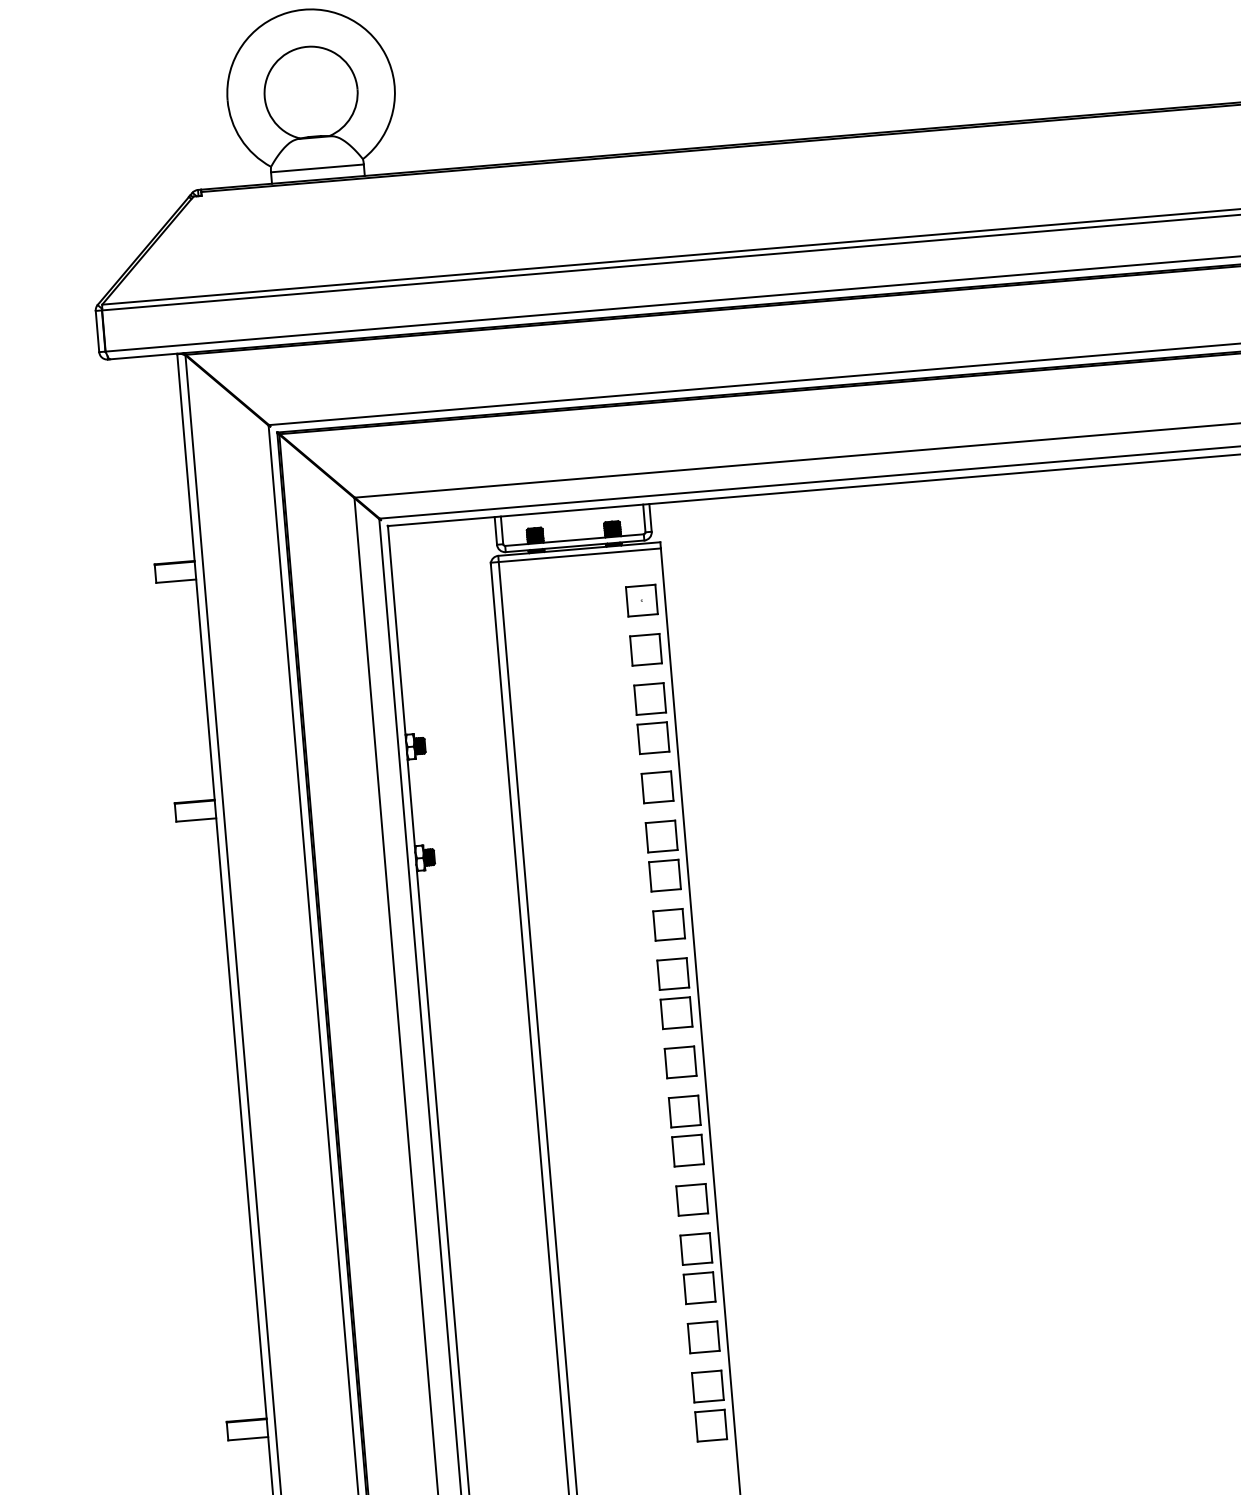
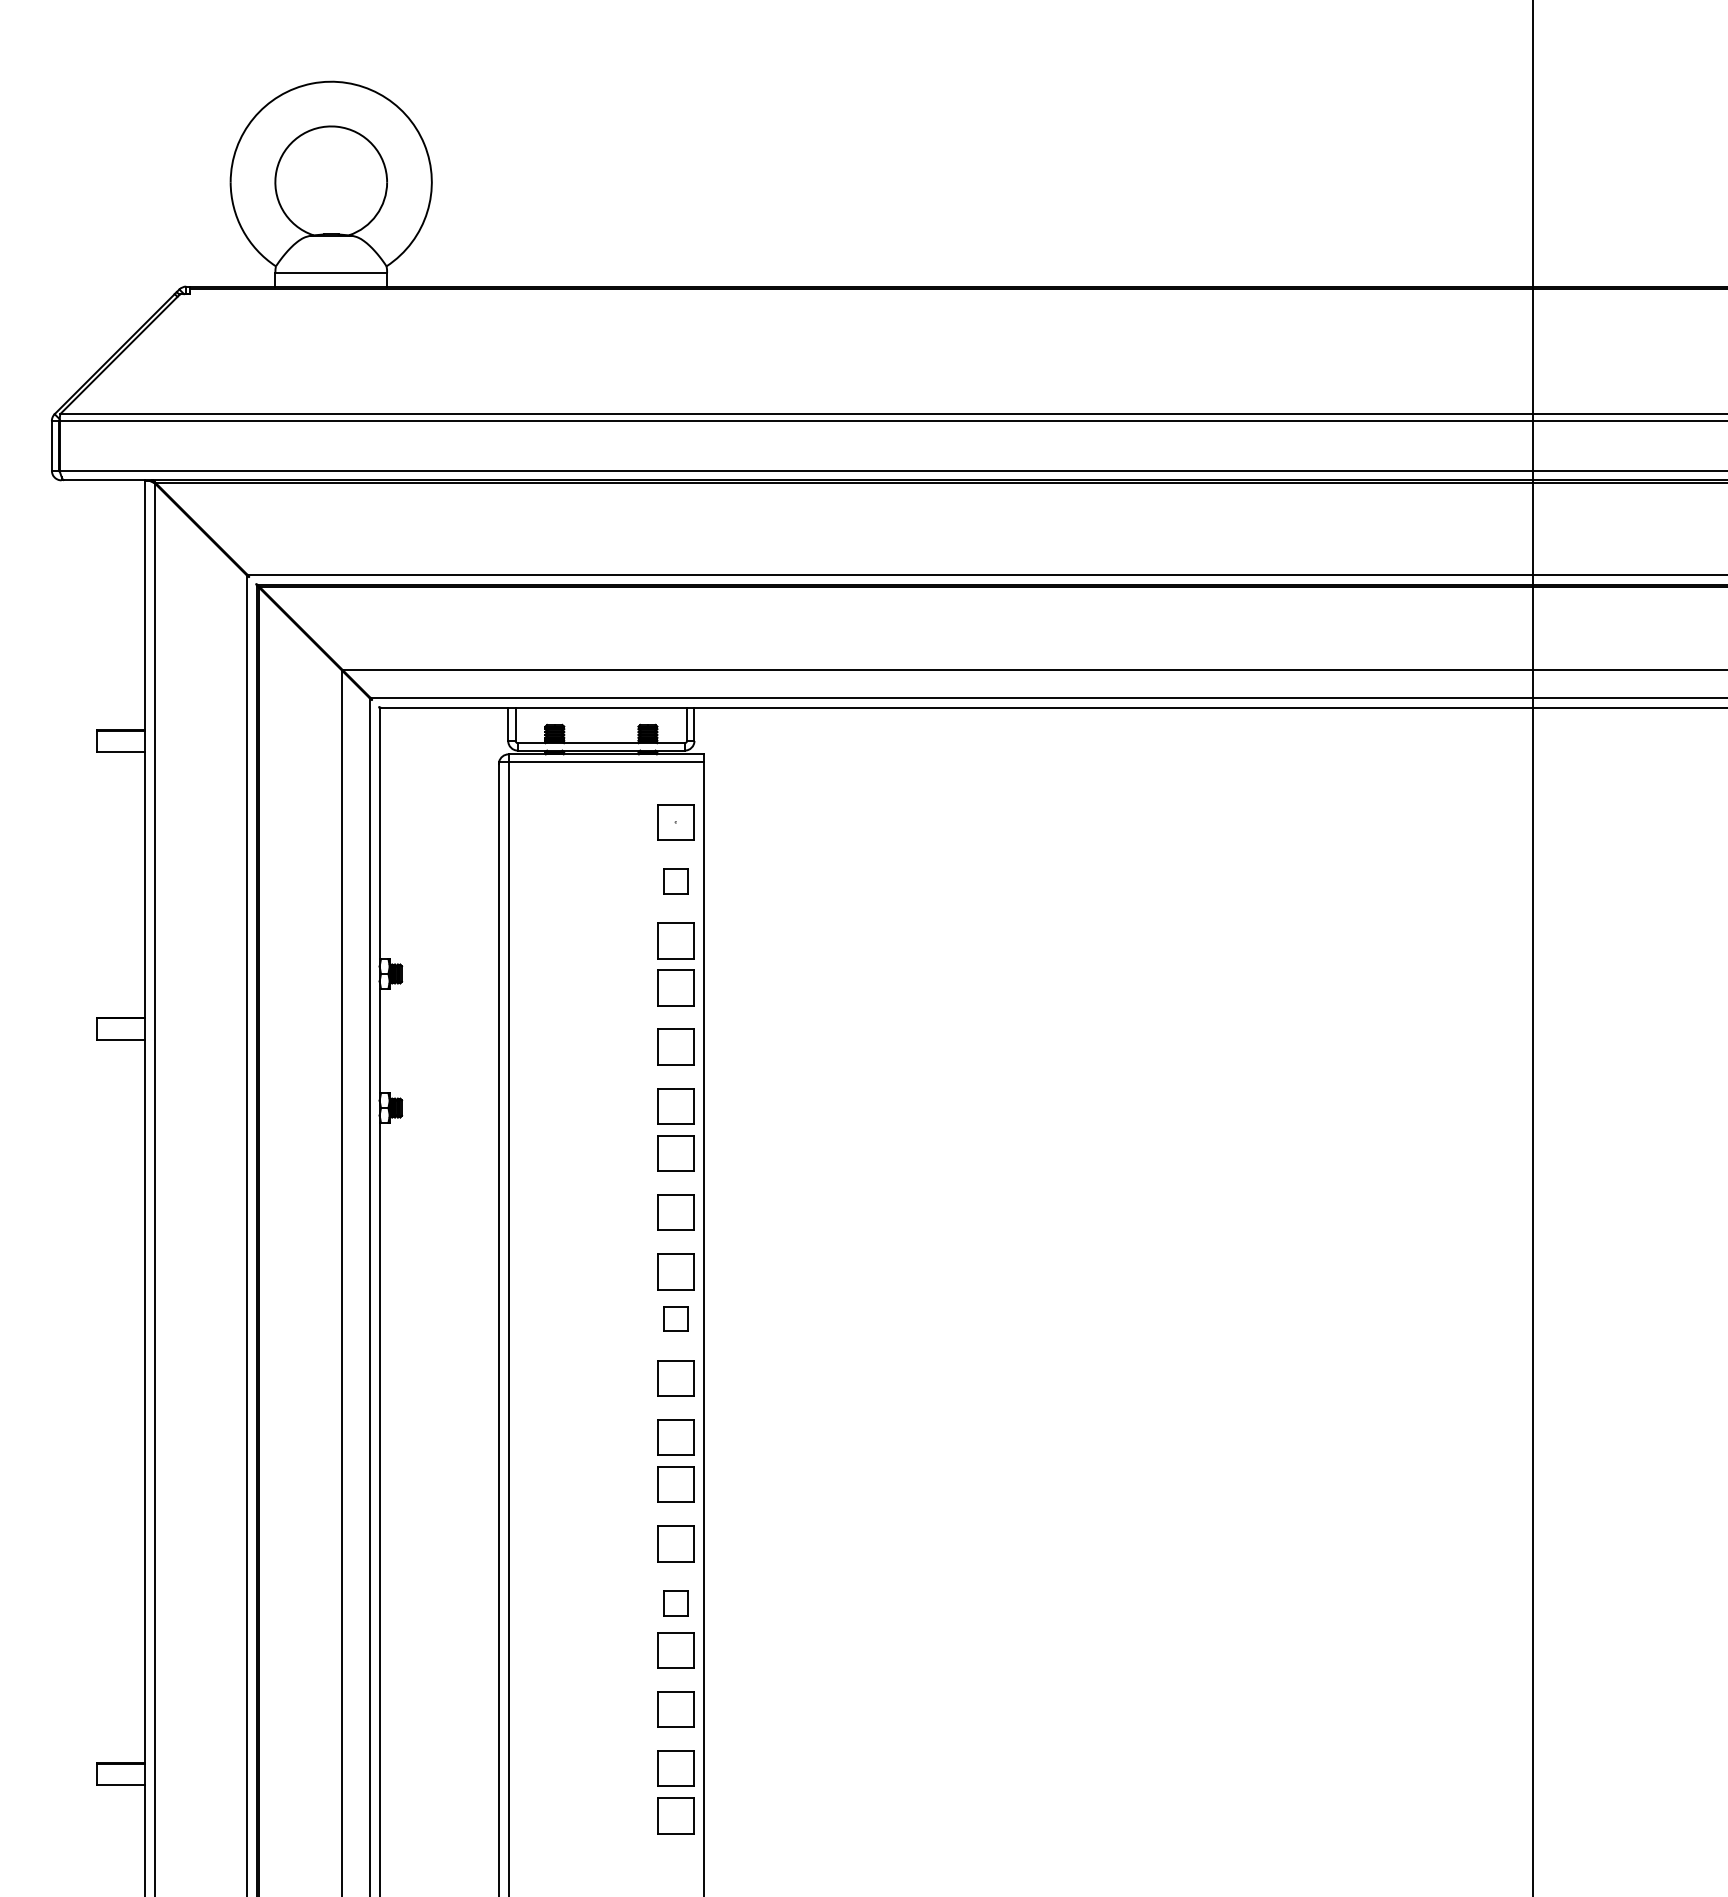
part: (645, 649) -> (675, 881), size x0.7
part: (676, 1012) -> (675, 1318), size x0.7
part: (696, 1249) -> (675, 1603), size x0.7

